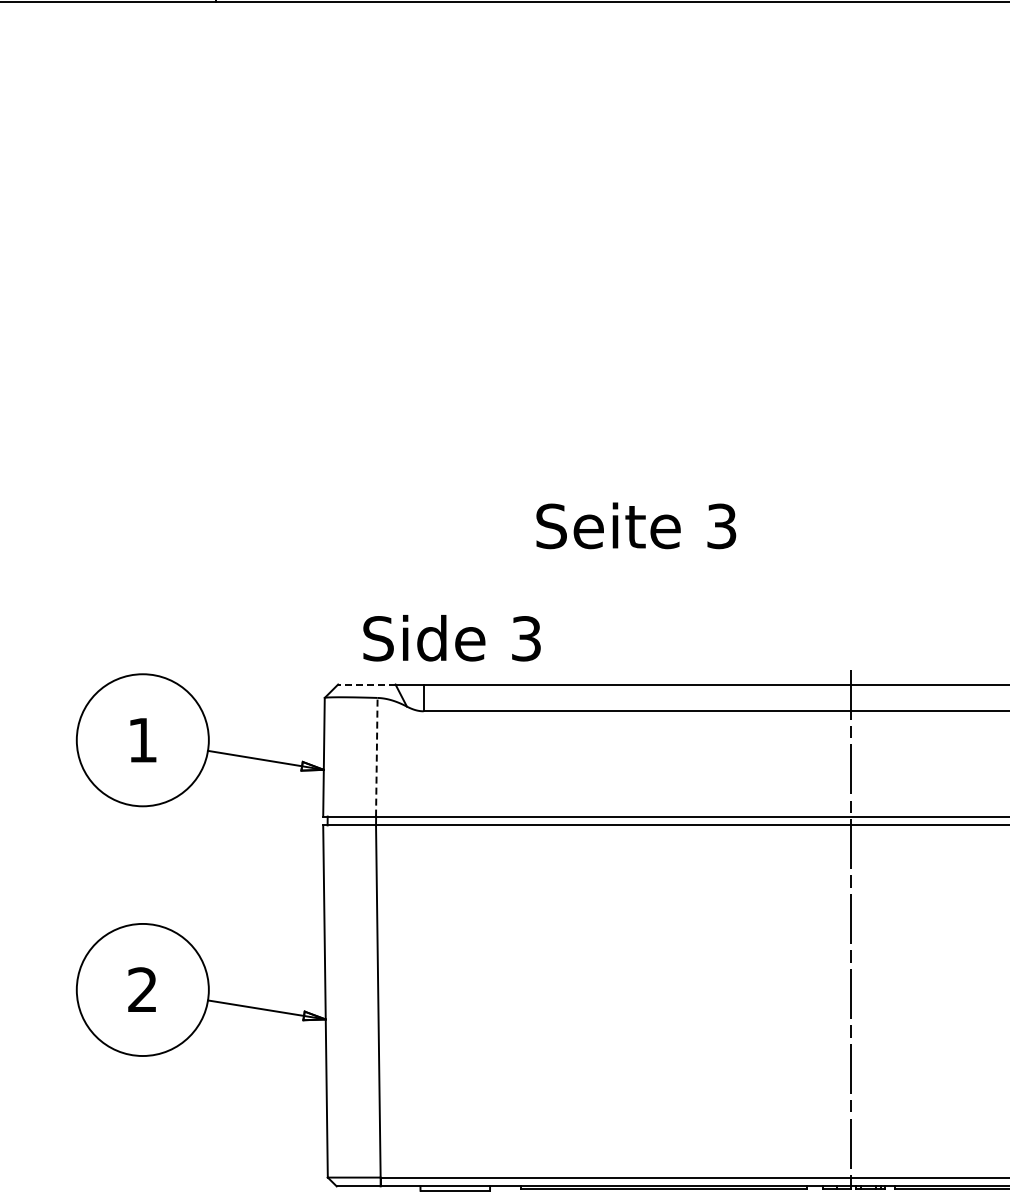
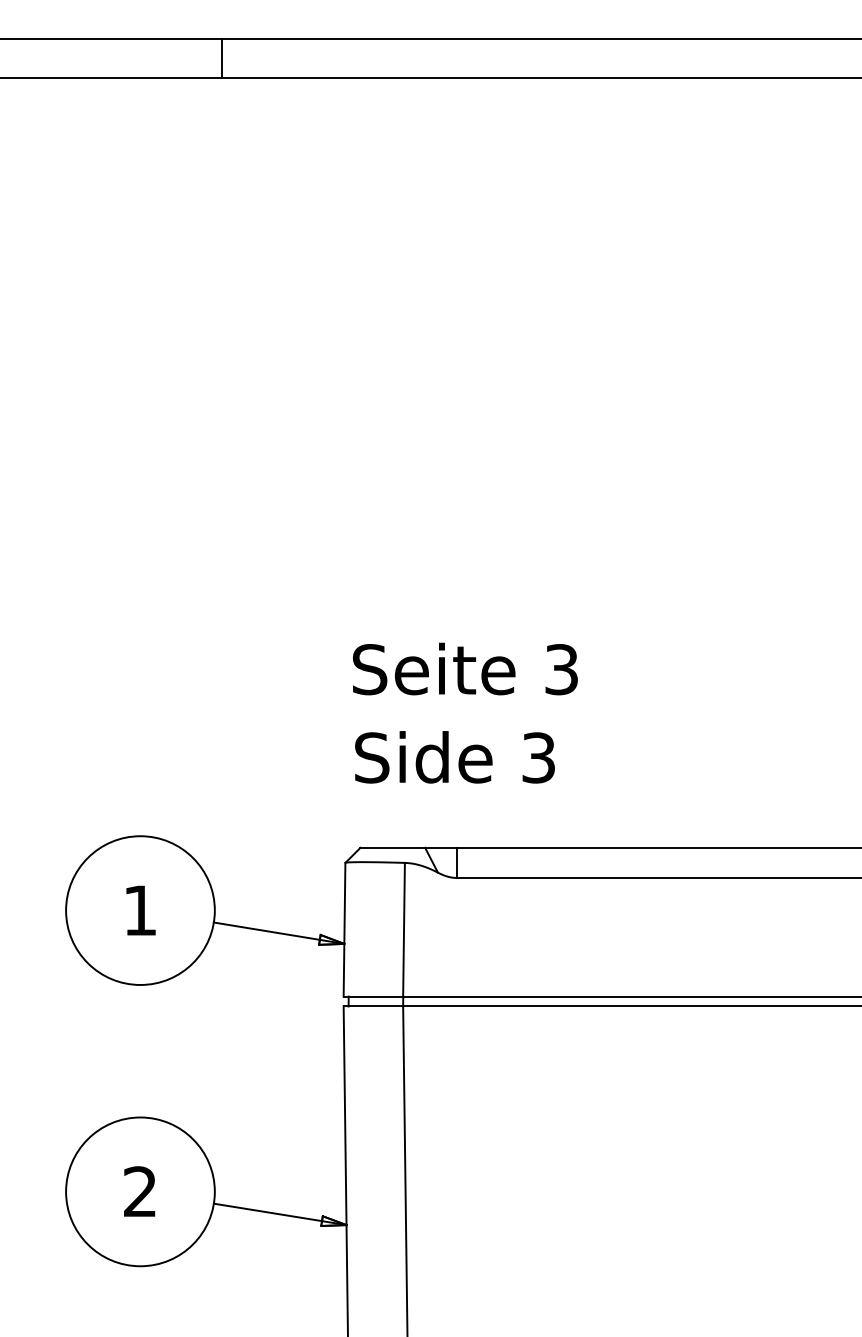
text: (636, 525) -> (465, 668), moved
text: (451, 638) -> (454, 757), moved
line: (366, 684) -> (392, 847), dashed -> solid
line: (376, 756) -> (403, 928), dashed -> solid

